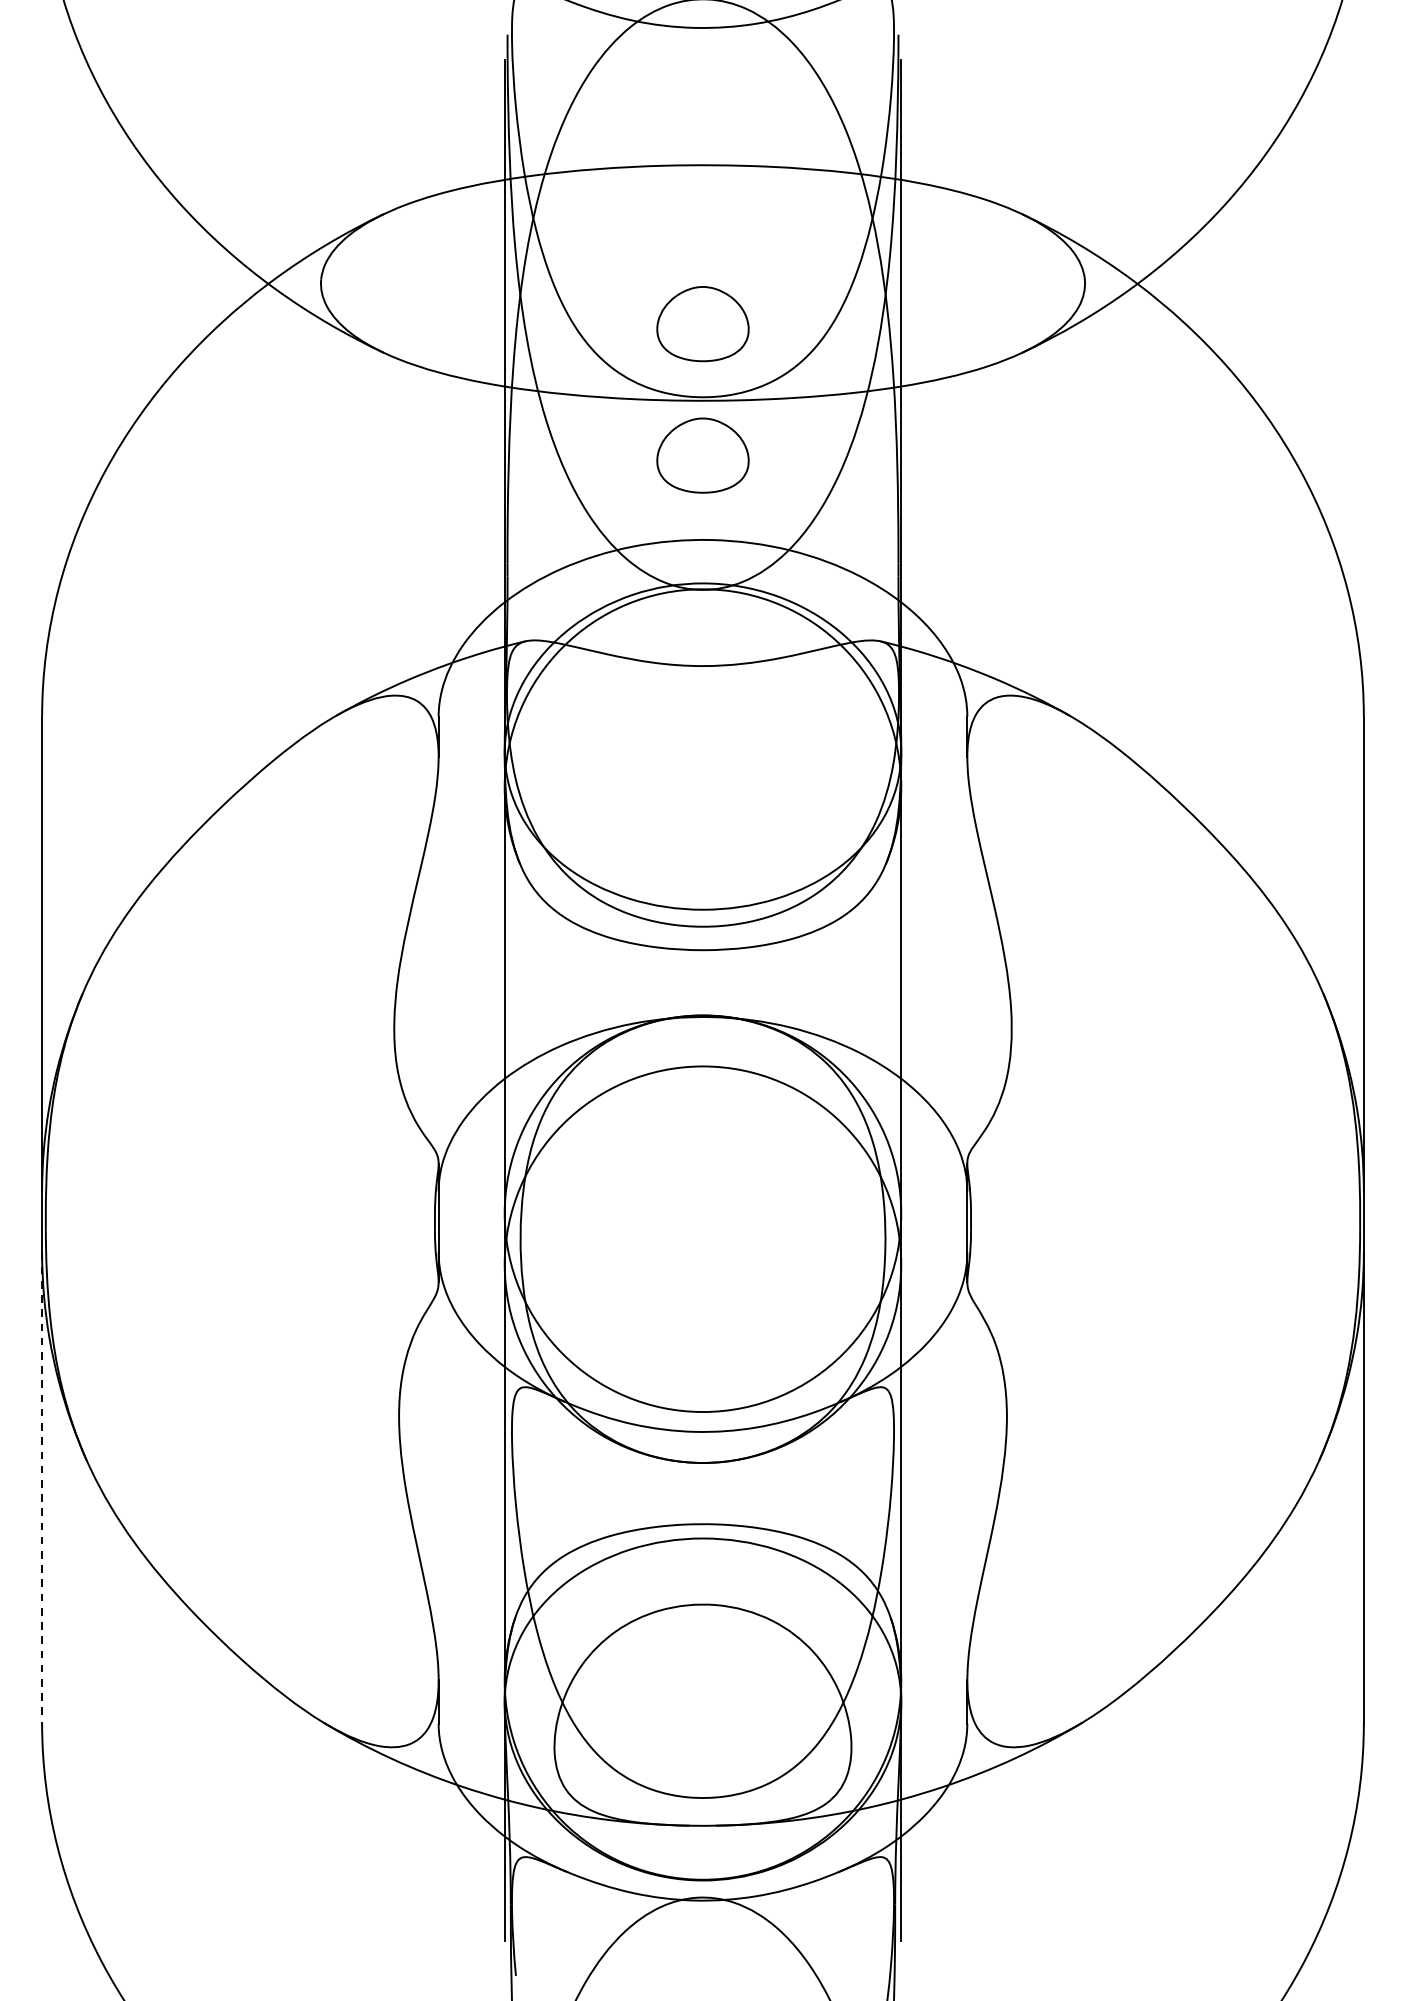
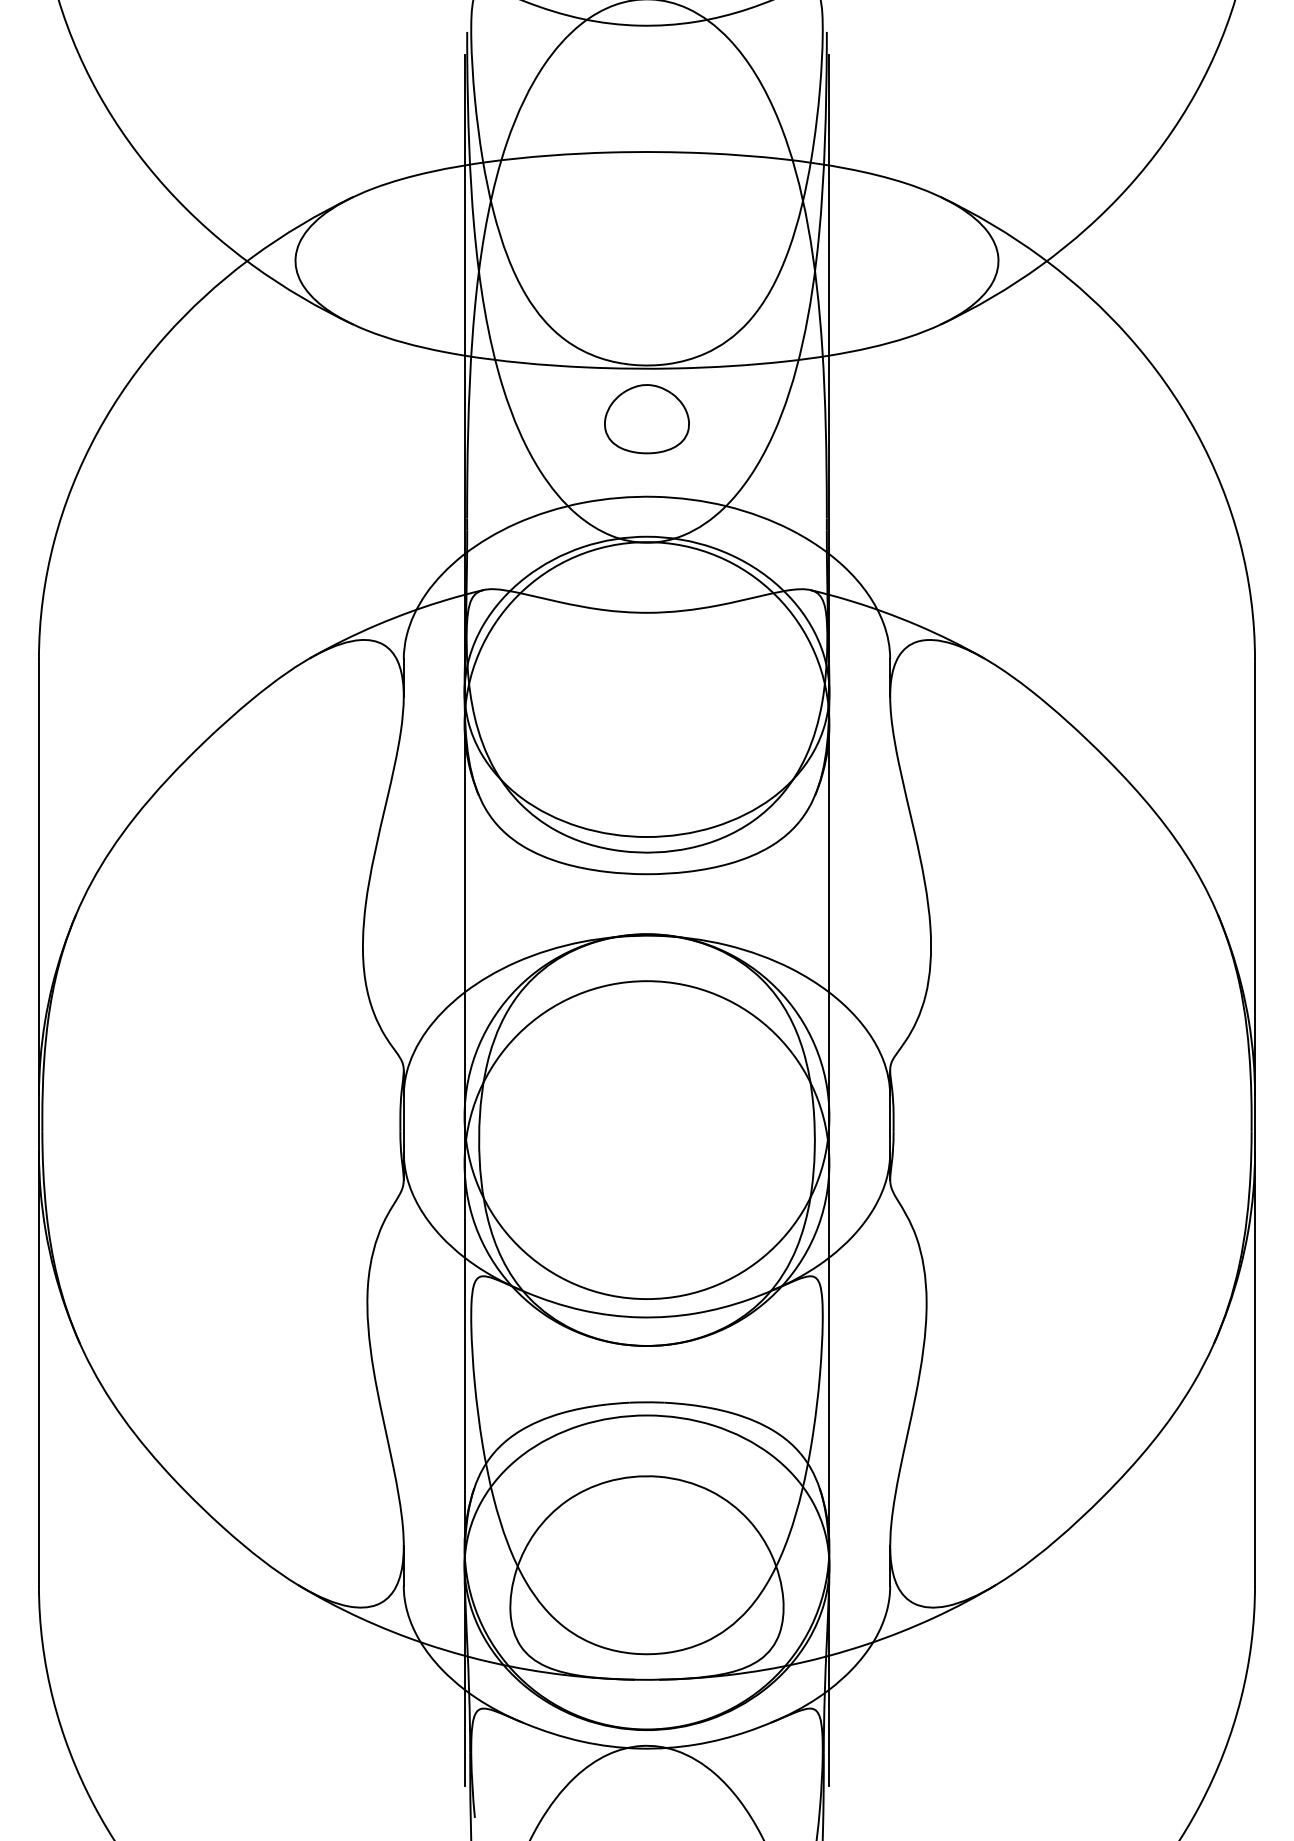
part: (702, 324) -> (646, 298), removed
line: (41, 1488) -> (38, 1369), dashed -> solid

